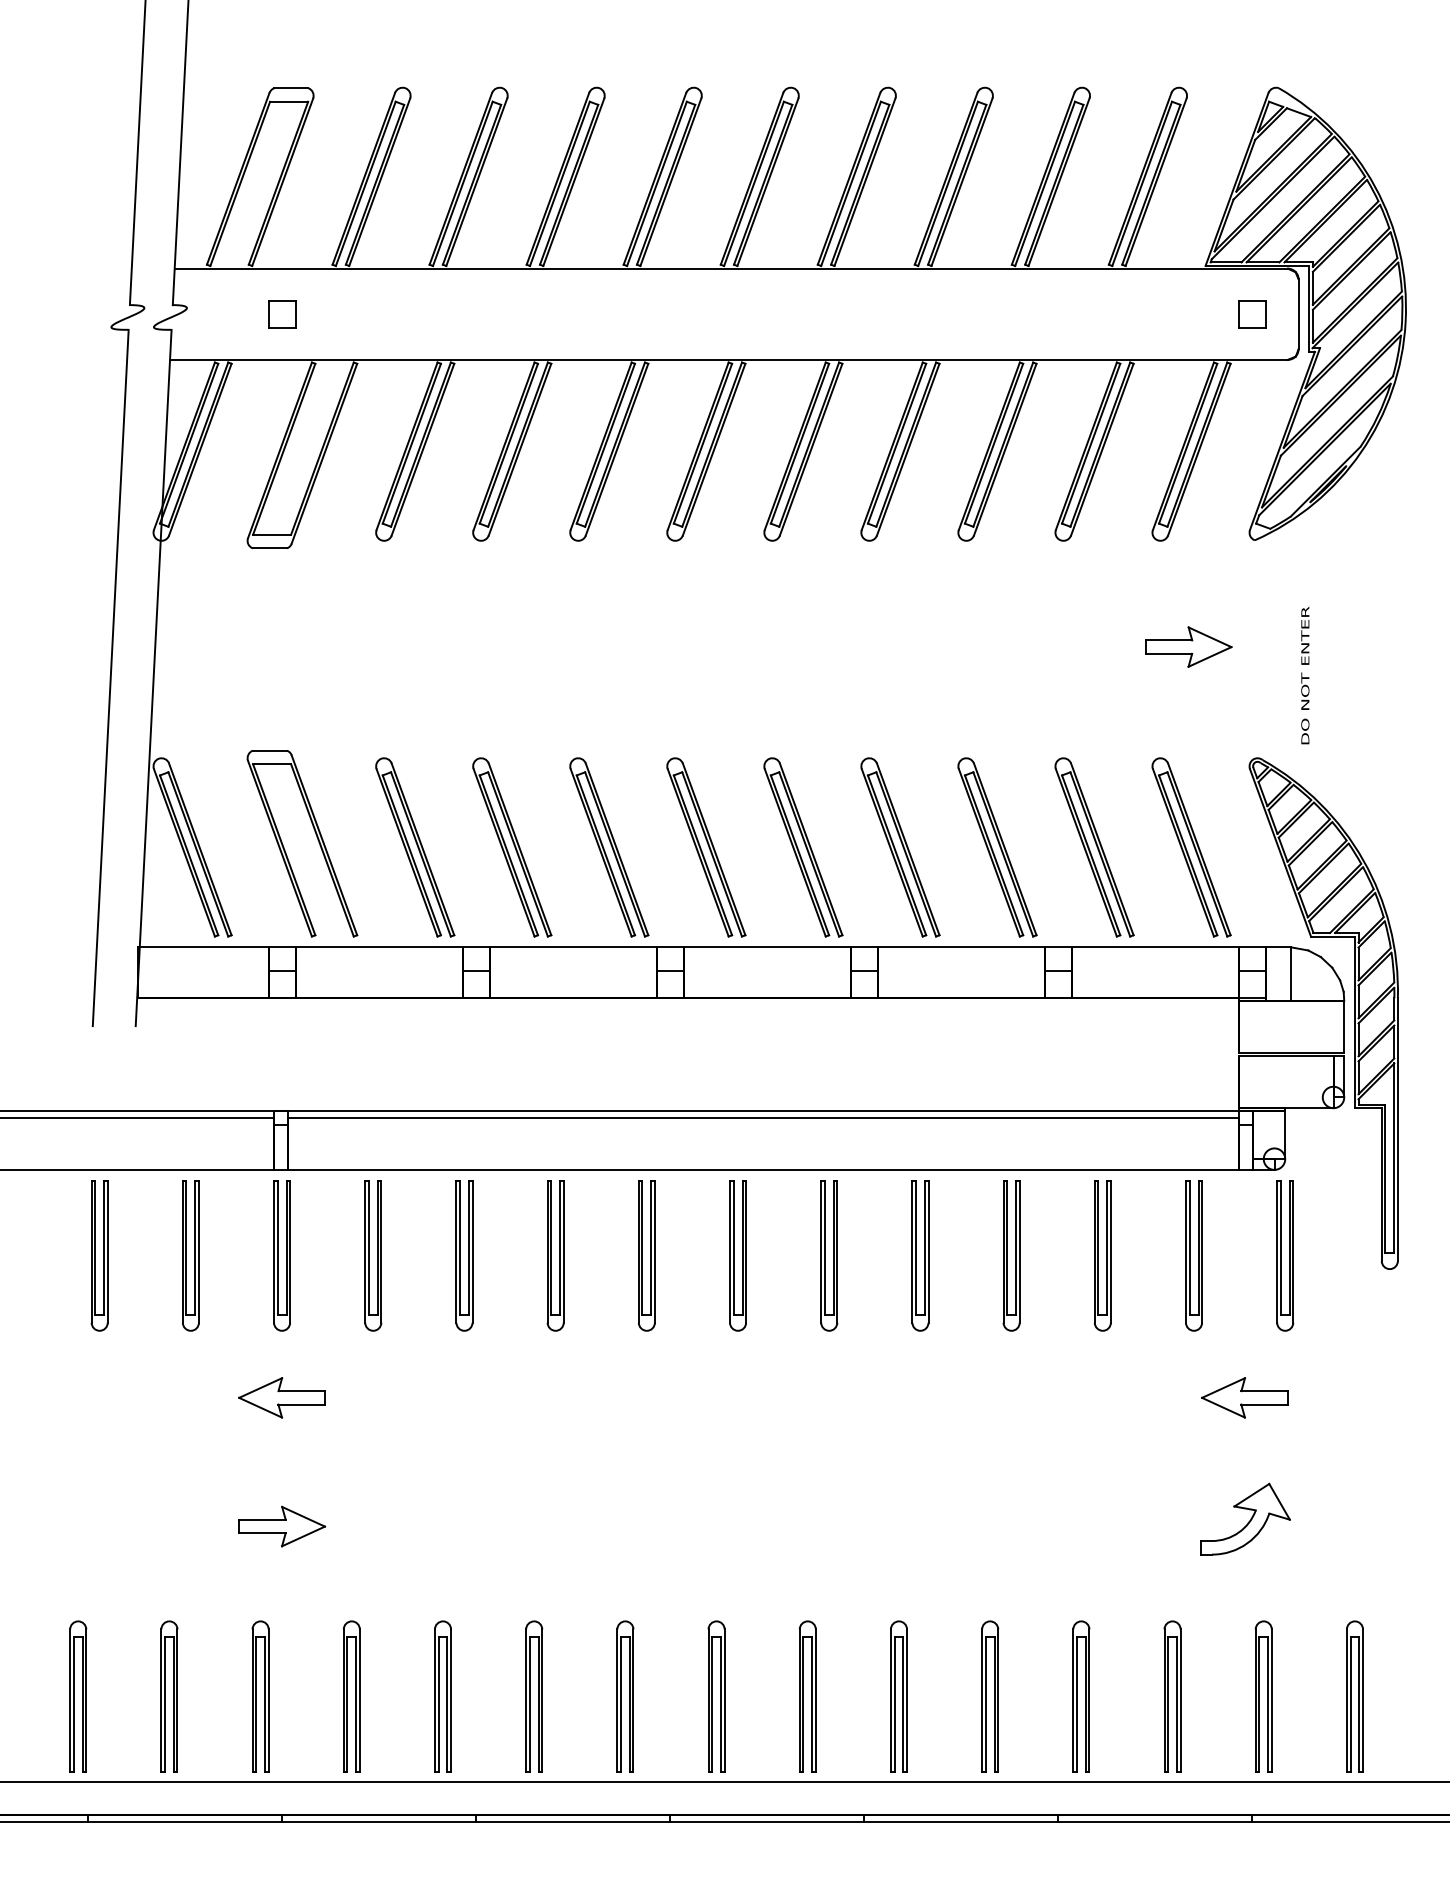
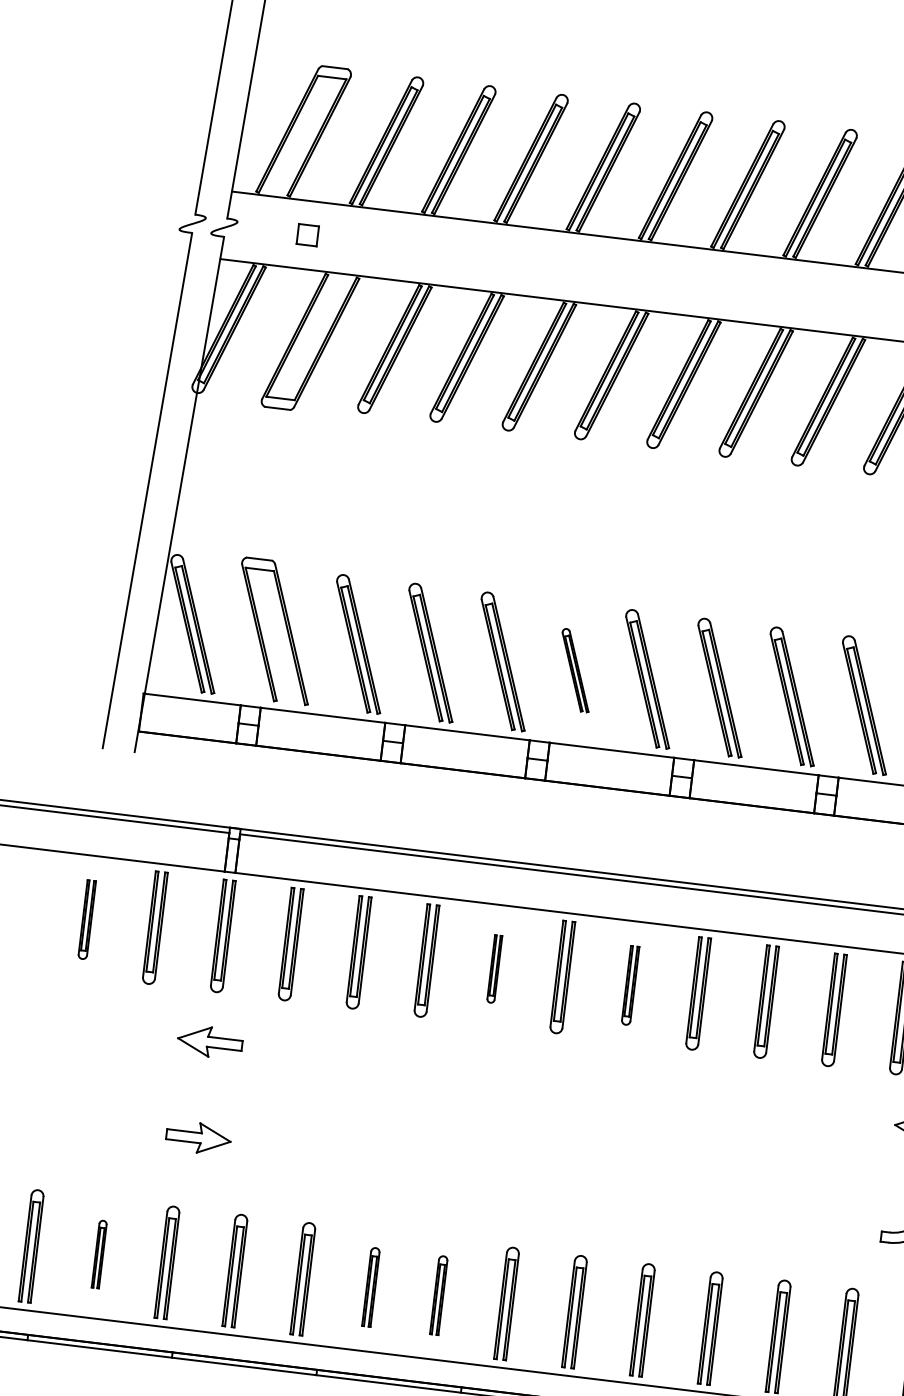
part: (706, 847) -> (575, 670), size x0.6
part: (99, 1255) -> (87, 919), size x0.7
part: (646, 1255) -> (494, 968), size x0.6
part: (829, 1255) -> (630, 985), size x0.7
part: (169, 1696) -> (99, 1254), size x0.6
part: (534, 1696) -> (371, 1287), size x0.7
part: (625, 1696) -> (438, 1295), size x0.7

